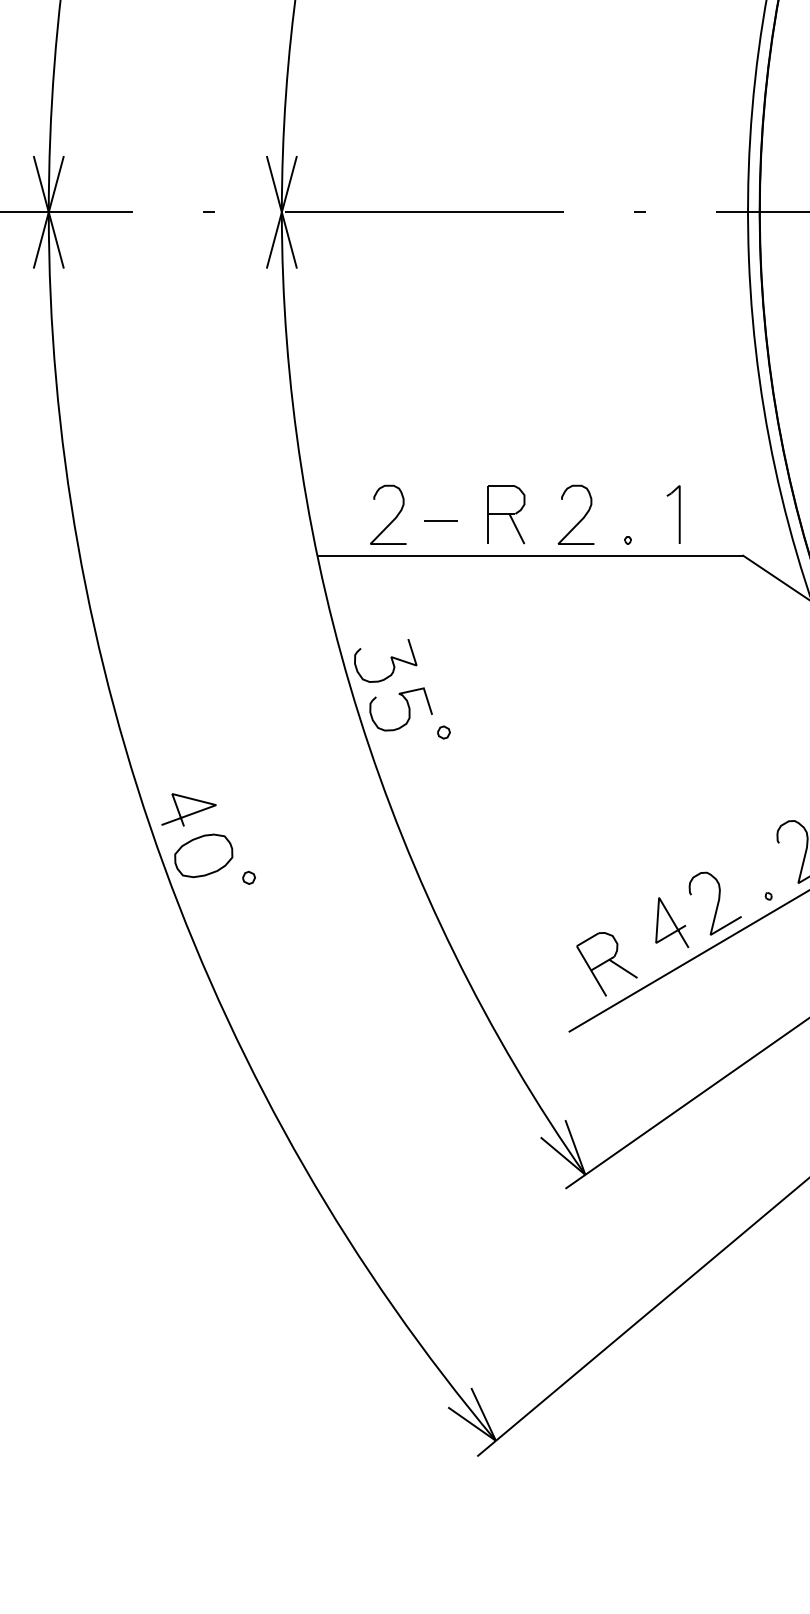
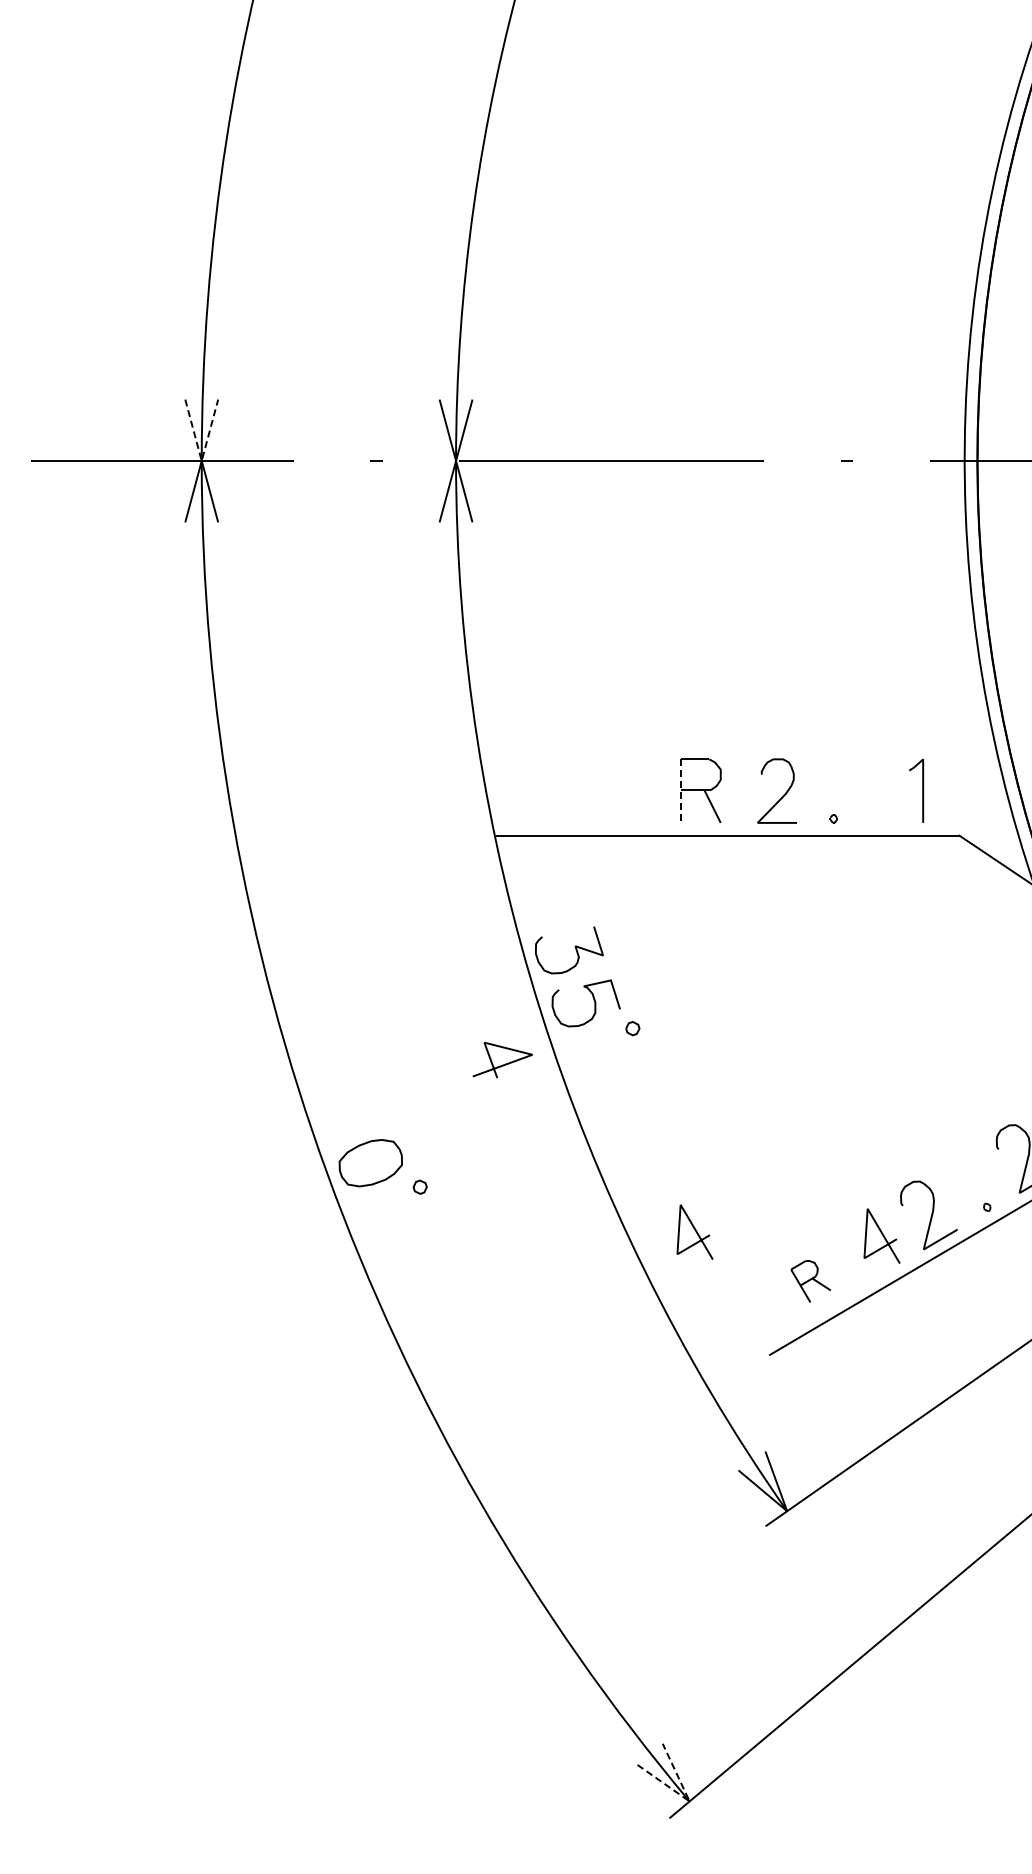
line: (48, 212) -> (201, 461), solid -> dashed
part: (673, 514) -> (916, 790), moved
line: (488, 515) -> (681, 791), solid -> dashed
curve: (394, 518) -> (578, 795), removed
line: (440, 519) -> (629, 796), removed
line: (188, 814) -> (502, 1064), moved
line: (500, 917) -> (694, 1230), added
part: (606, 964) -> (810, 1281), size x0.6
line: (495, 1440) -> (689, 1801), solid -> dashed

